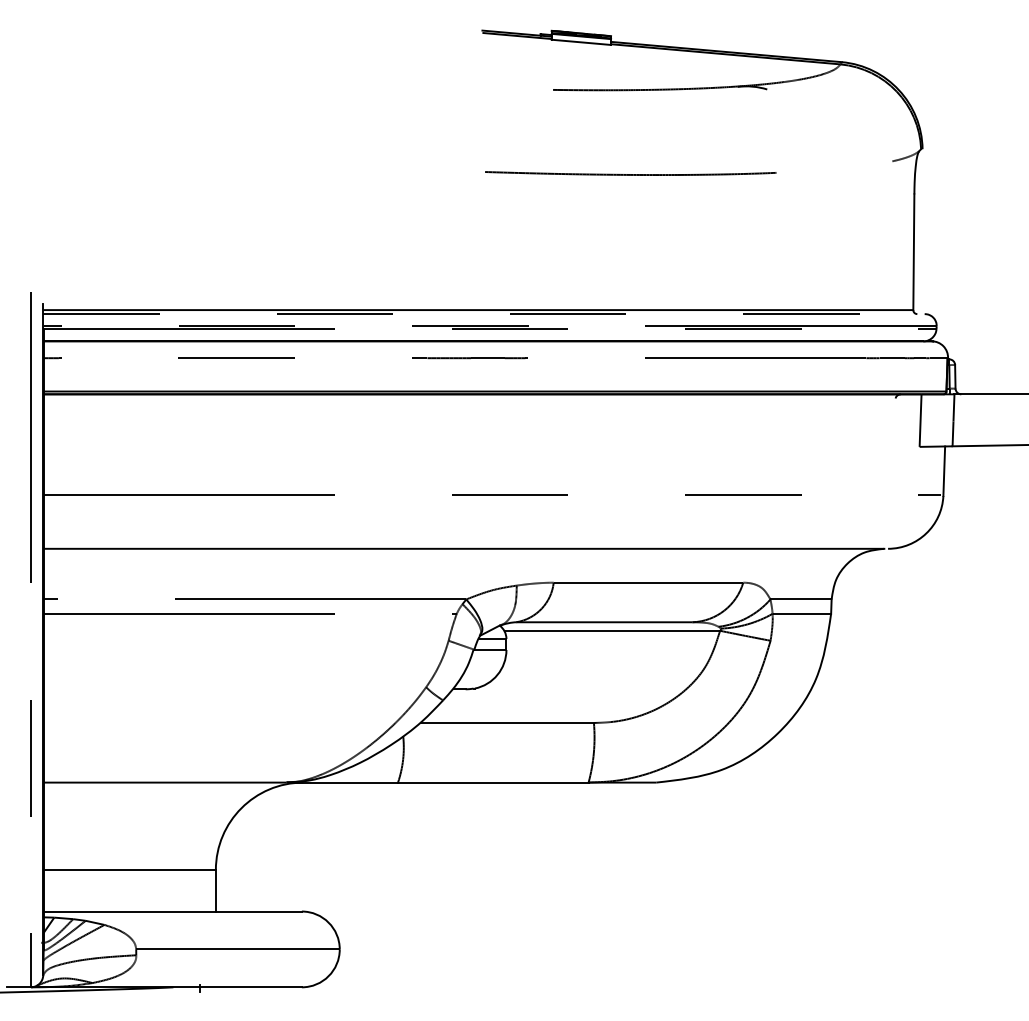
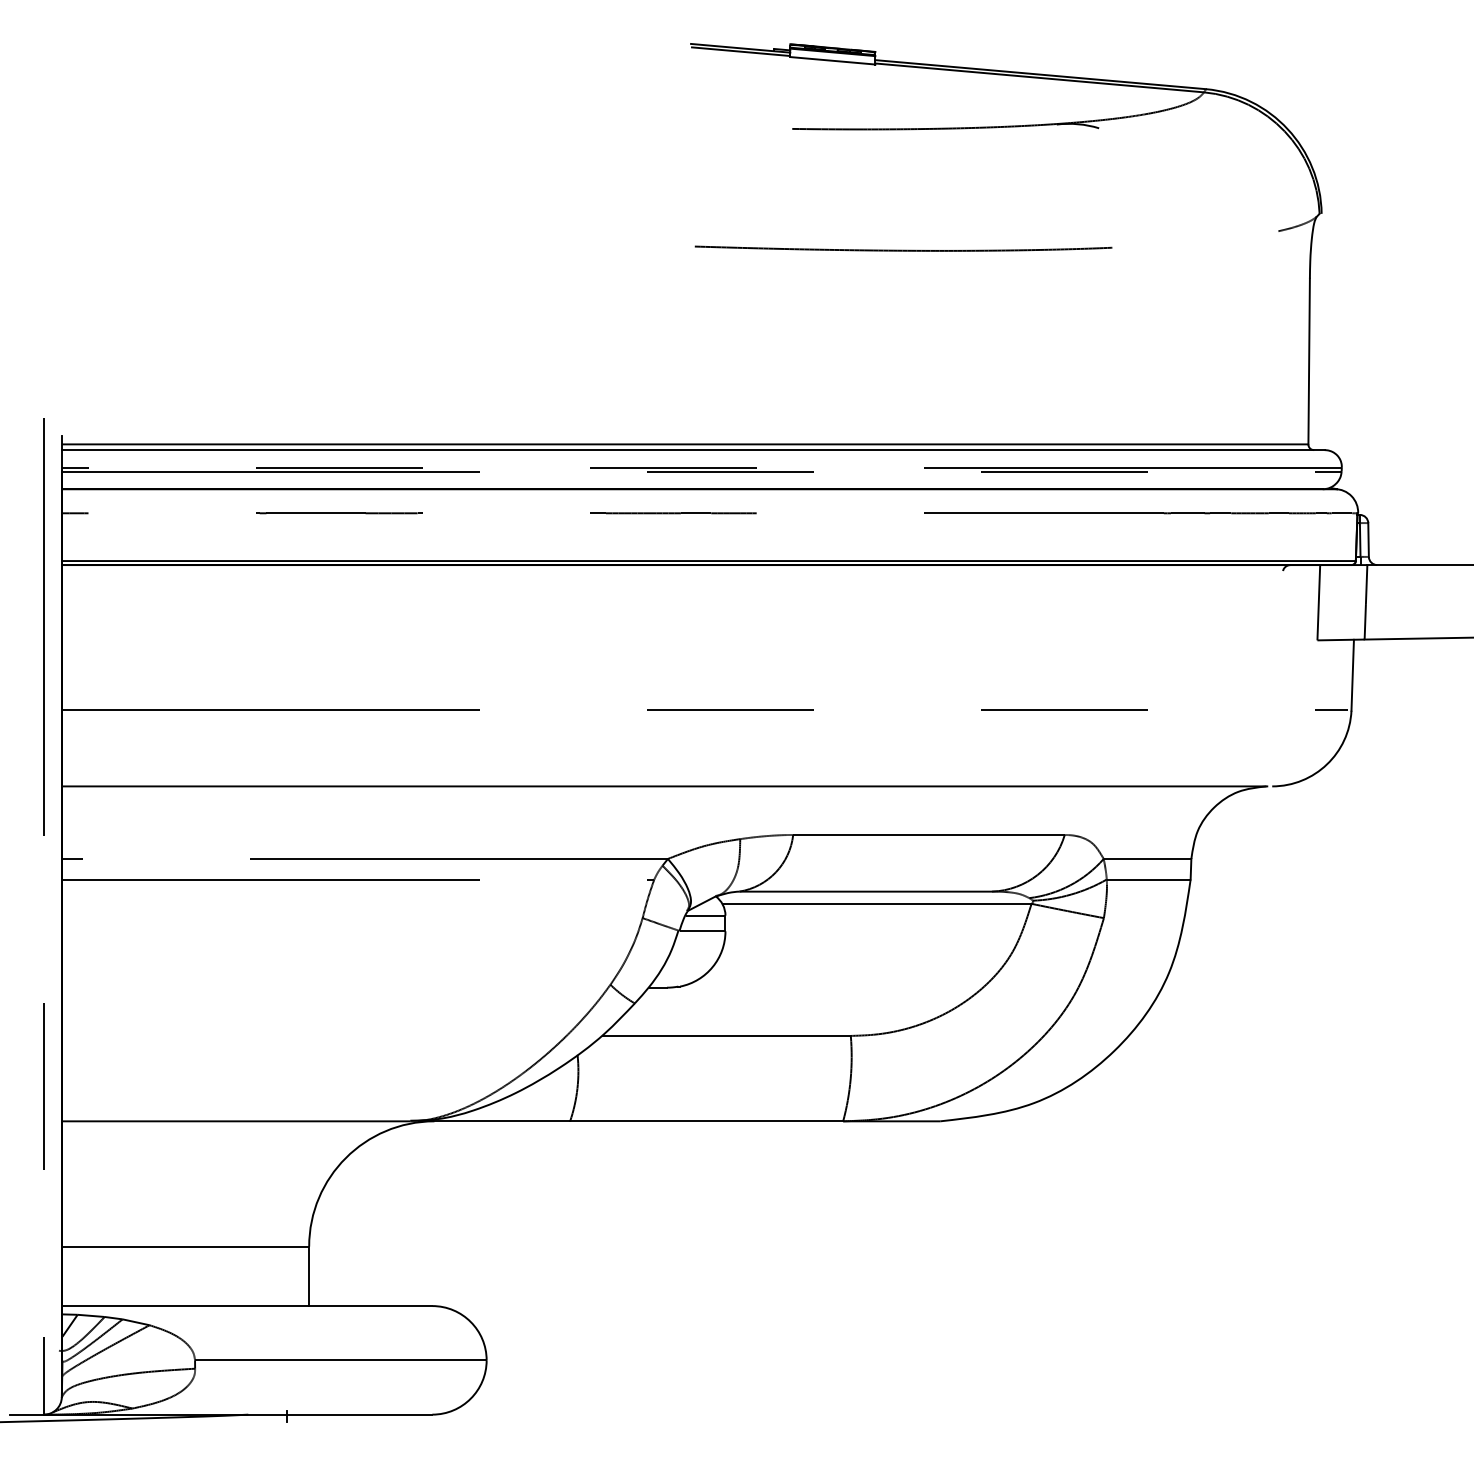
line: (484, 314) -> (694, 450), dashed -> solid

